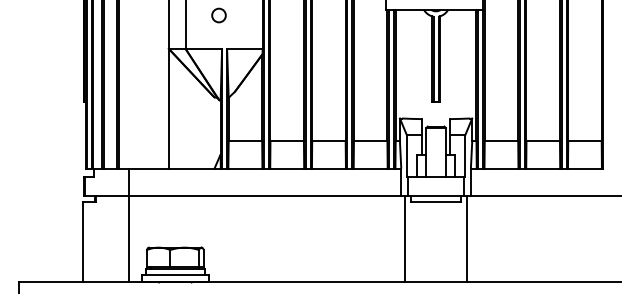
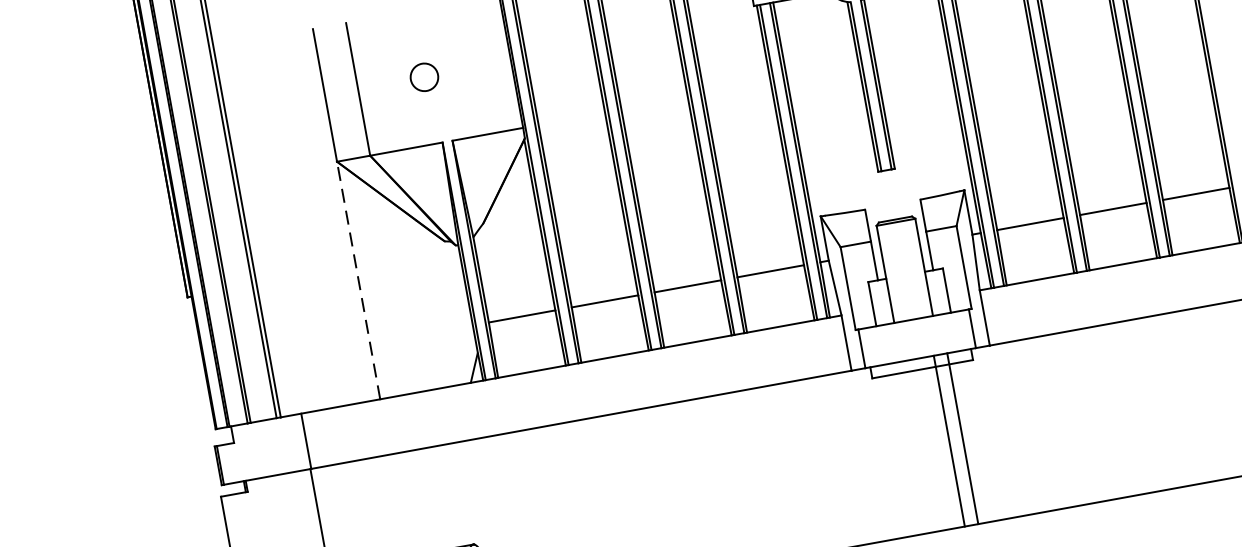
line: (168, 108) -> (357, 280), solid -> dashed
line: (405, 239) -> (962, 438), moved
line: (466, 239) -> (948, 441), moved

